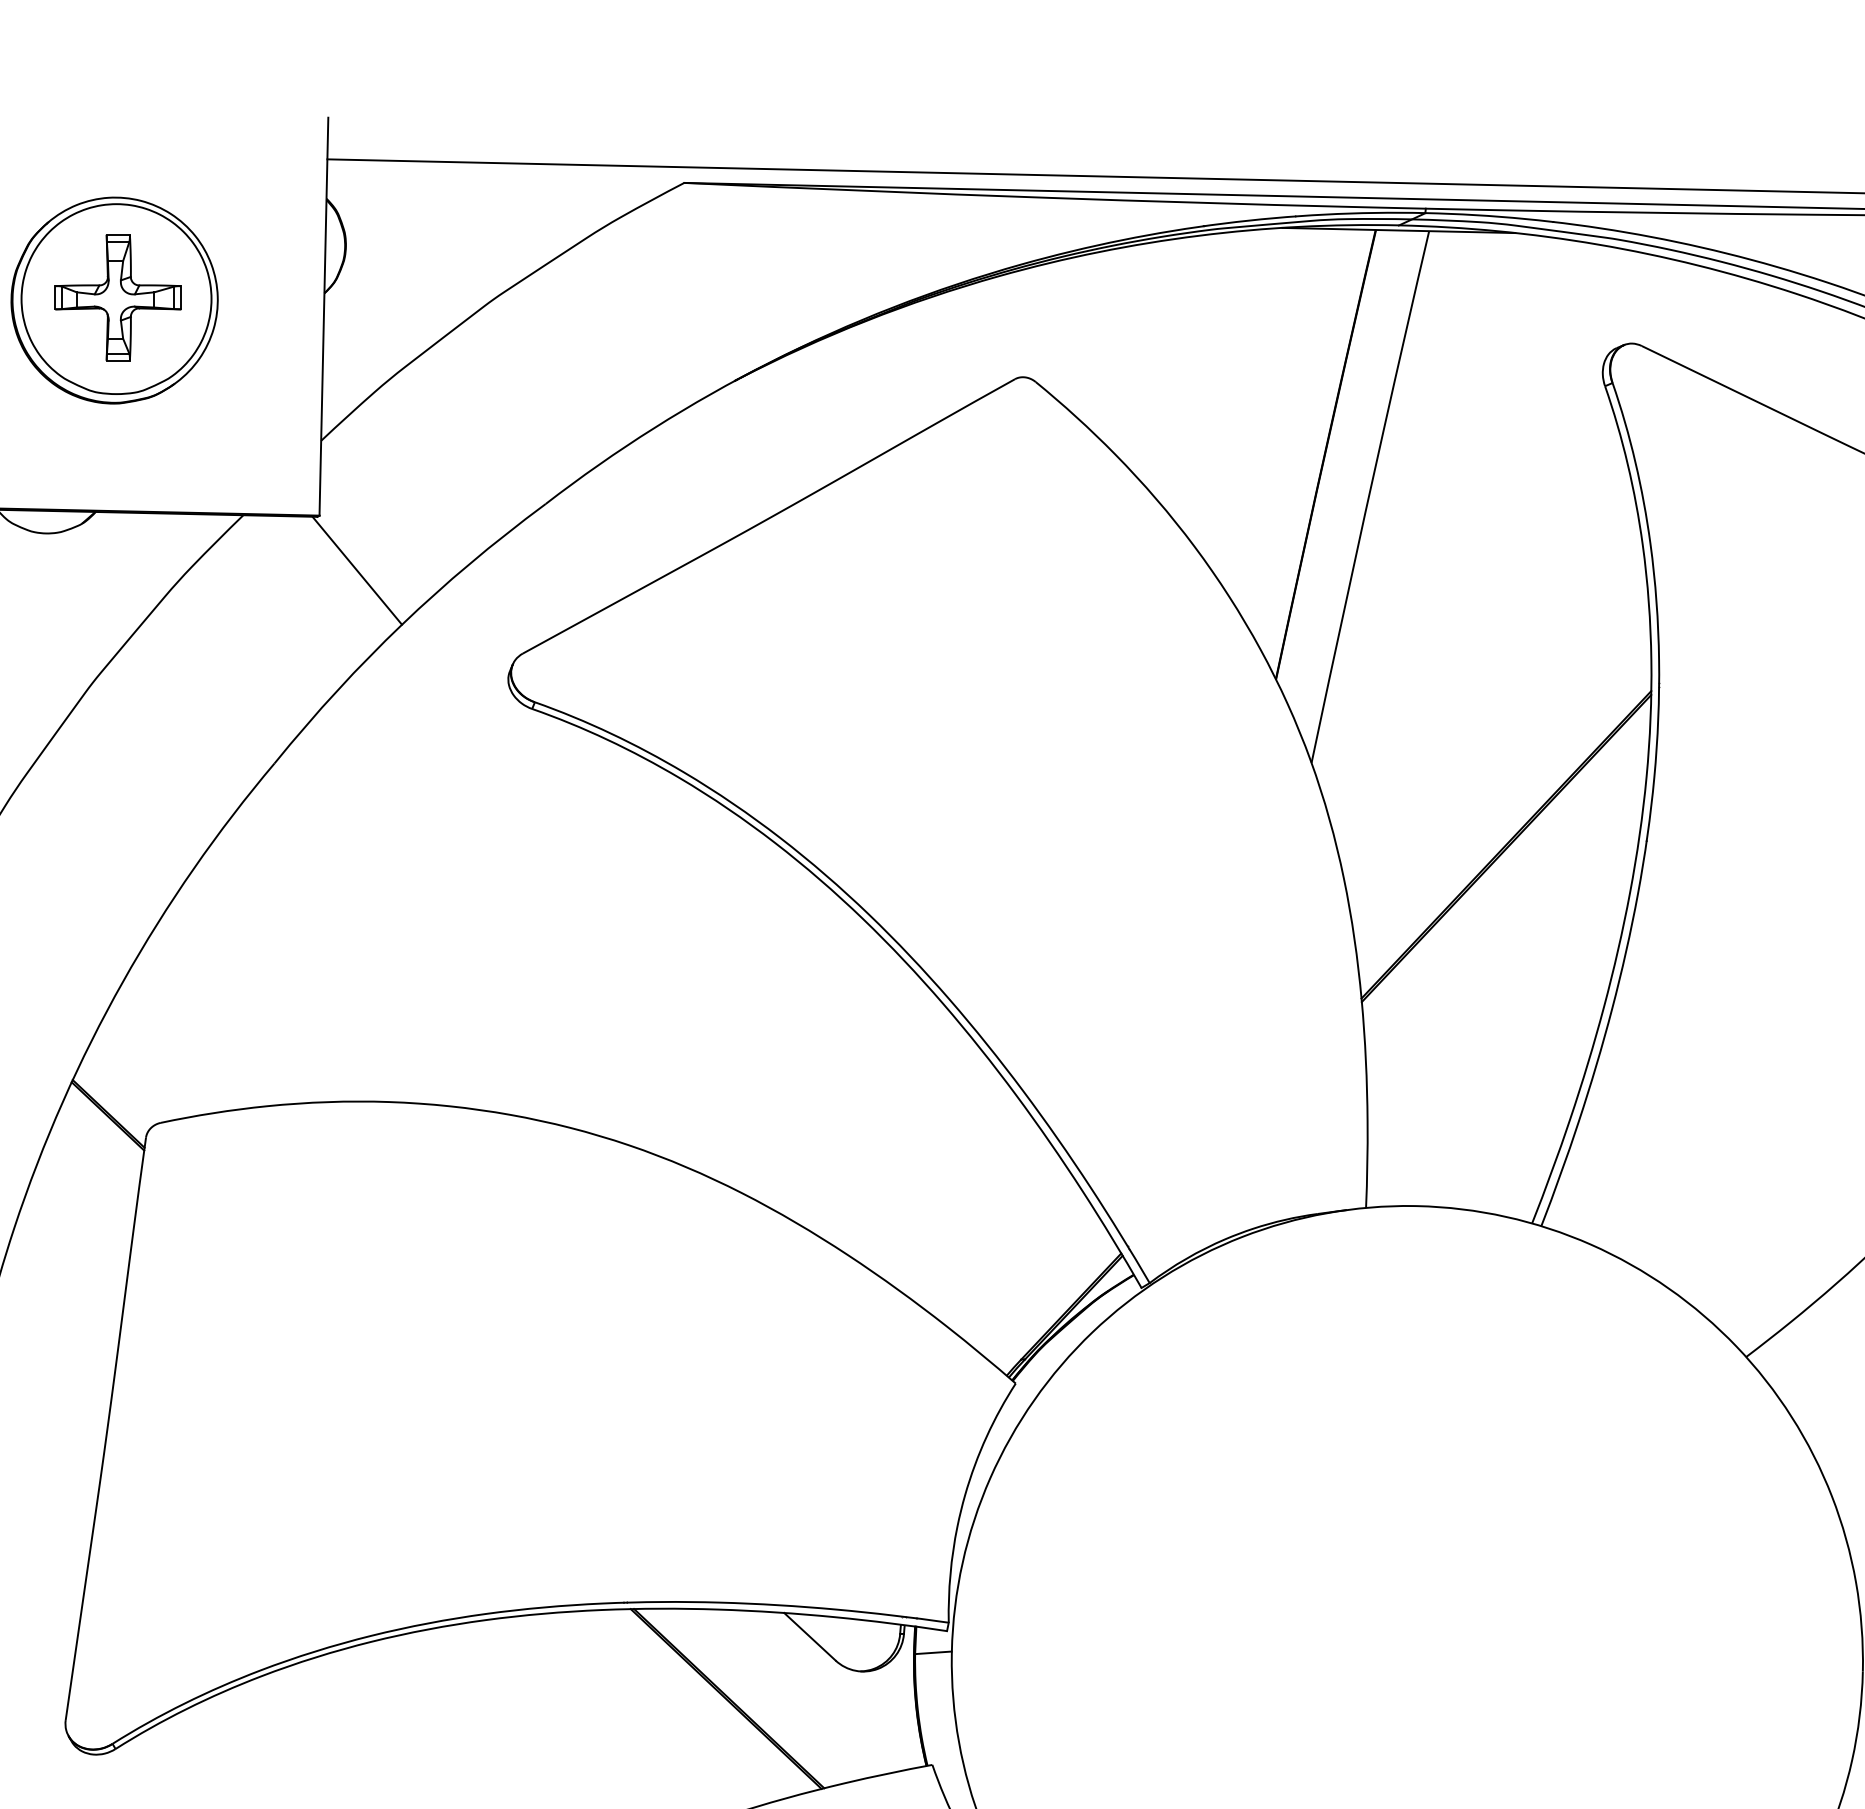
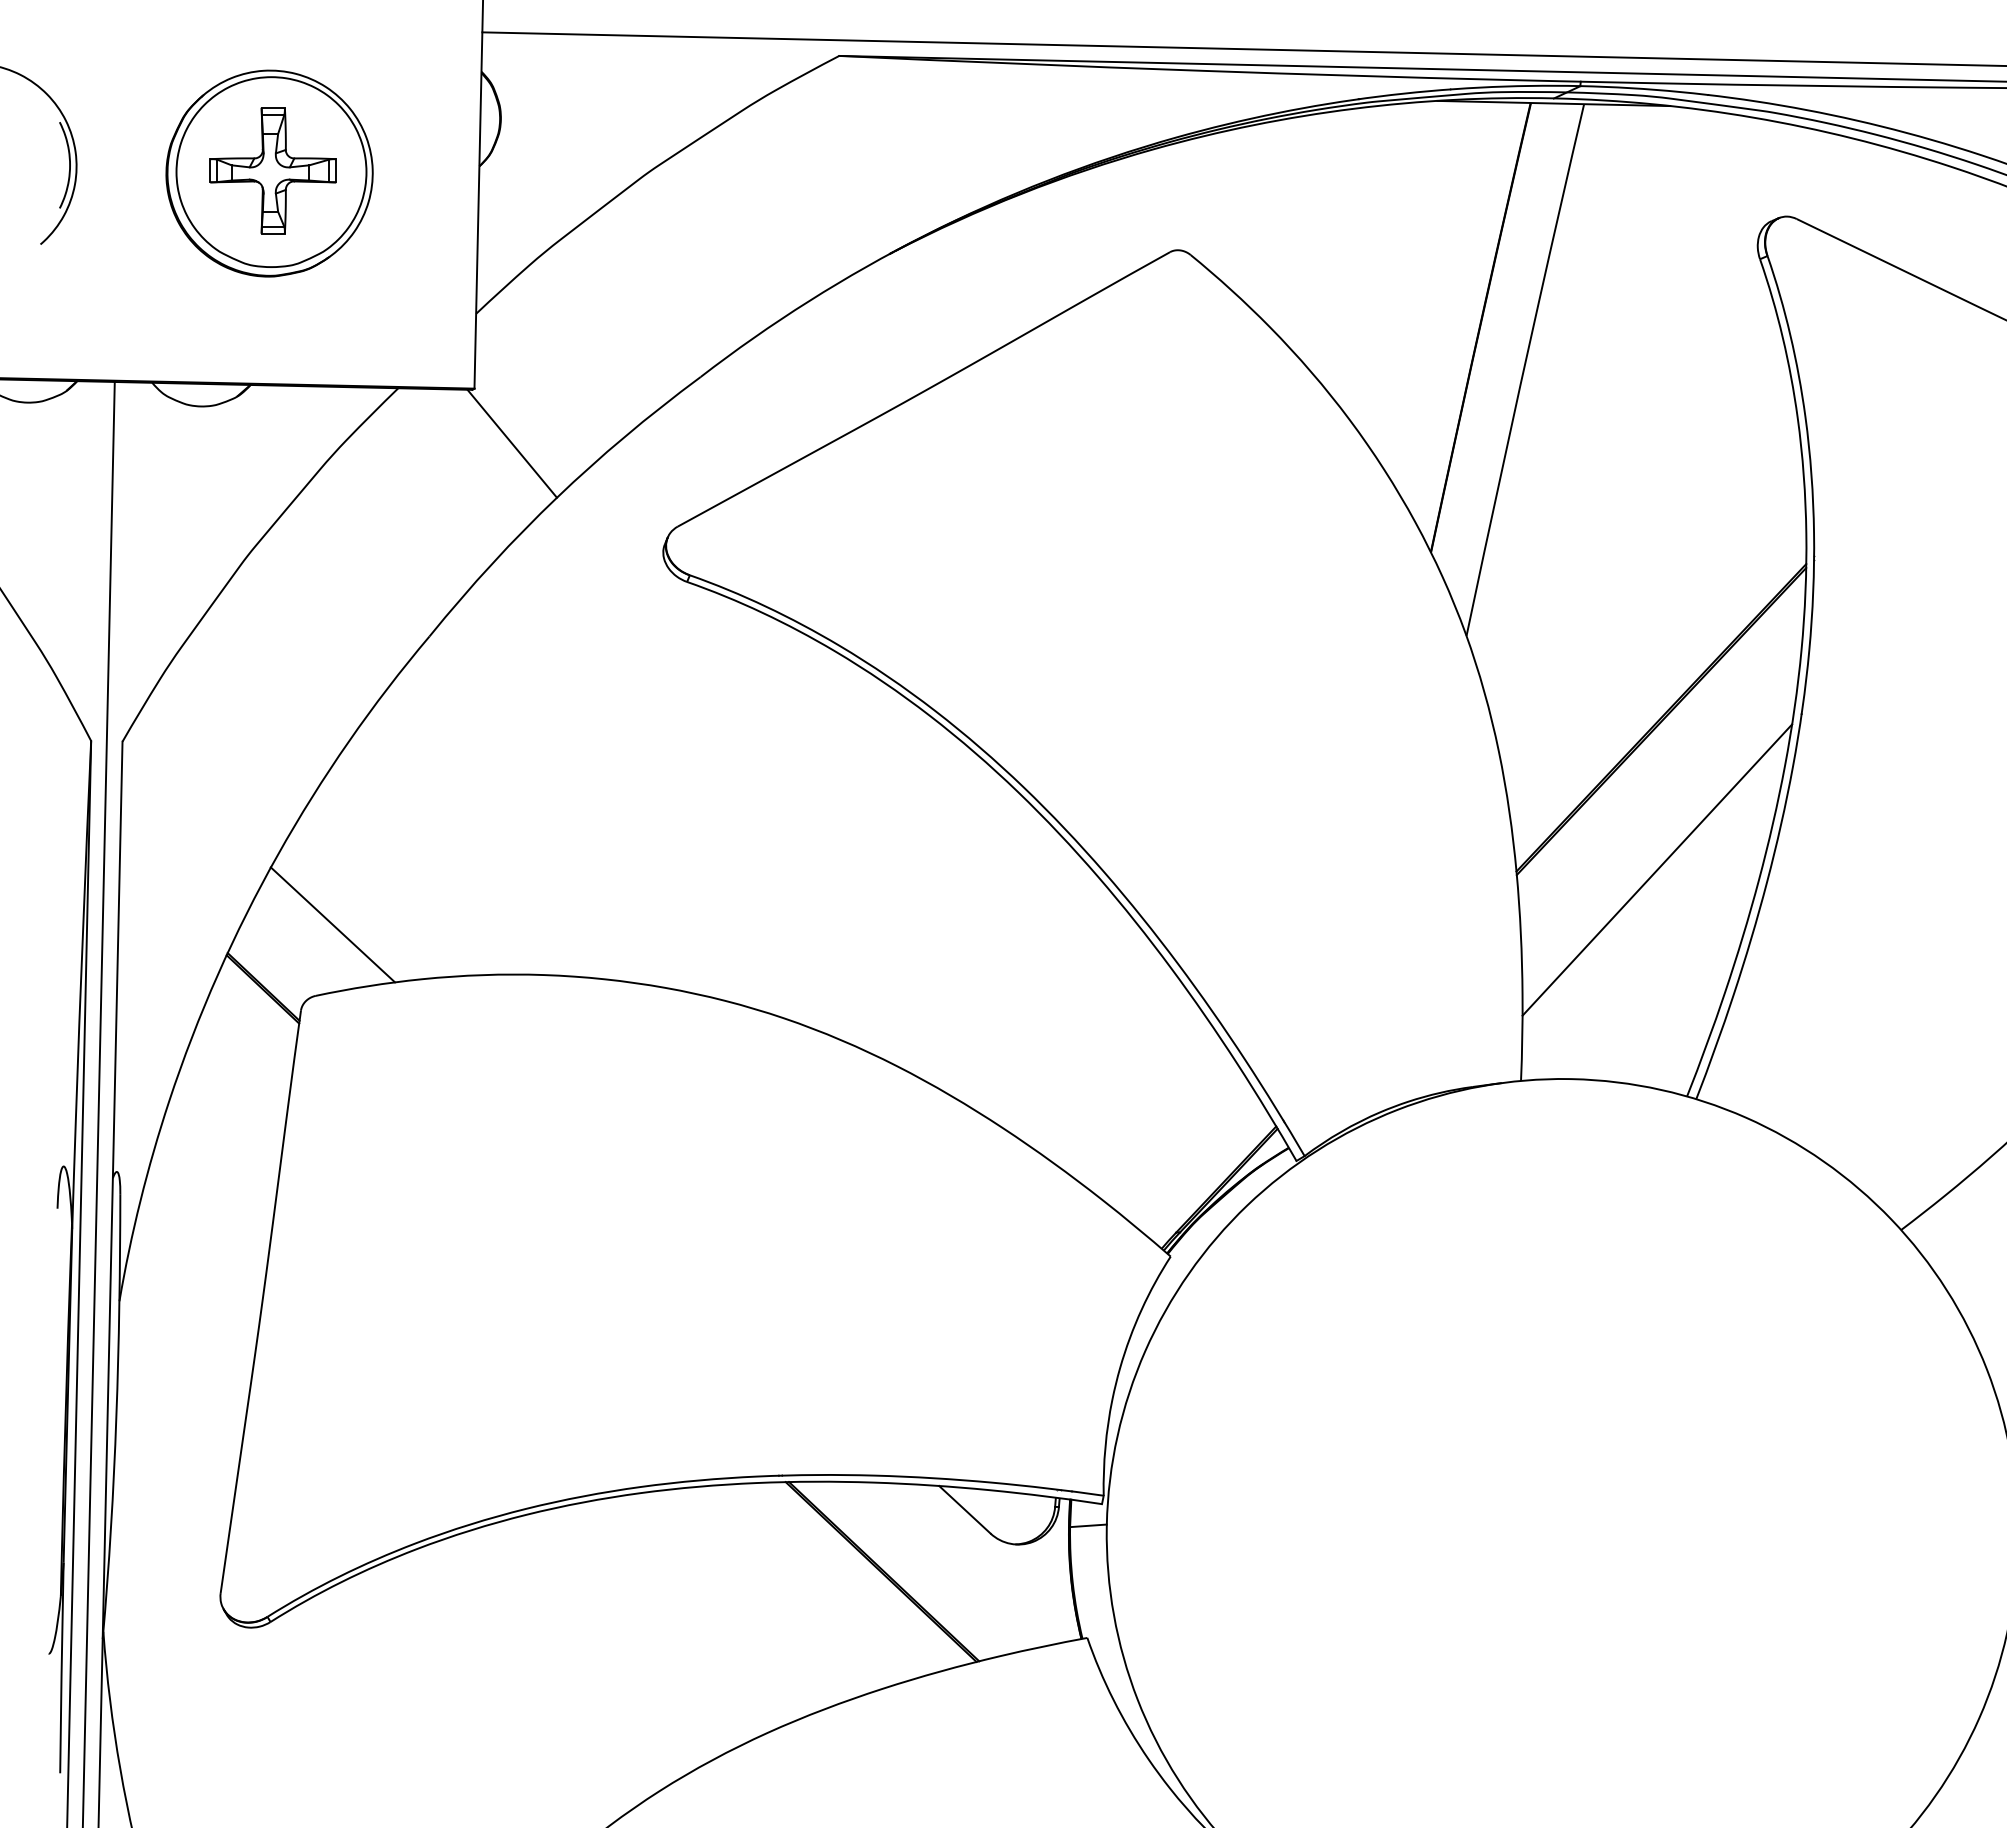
line: (1502, 996) -> (1657, 869), added
line: (177, 1051) -> (332, 924), added

